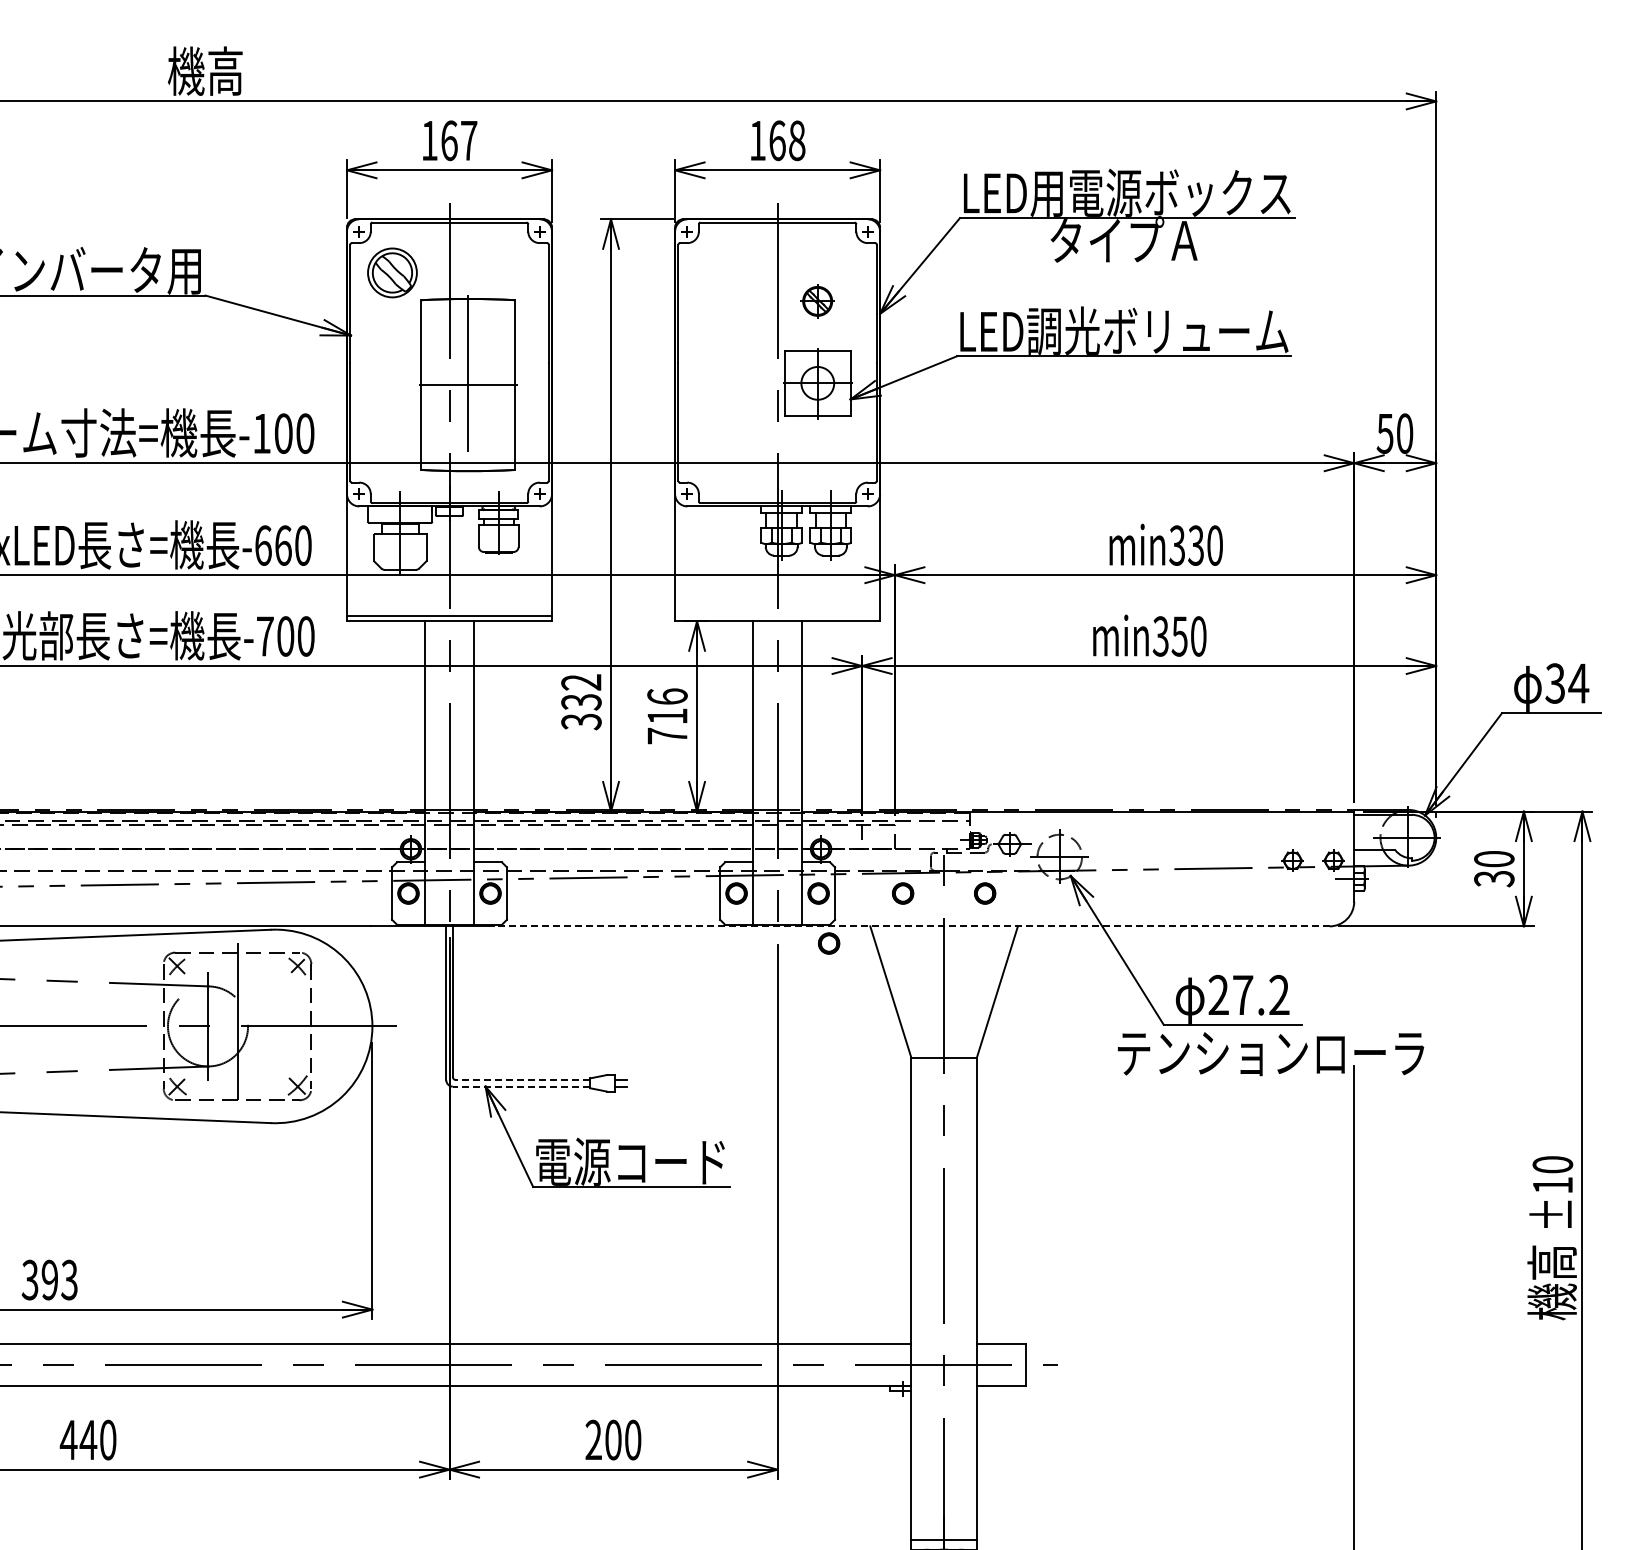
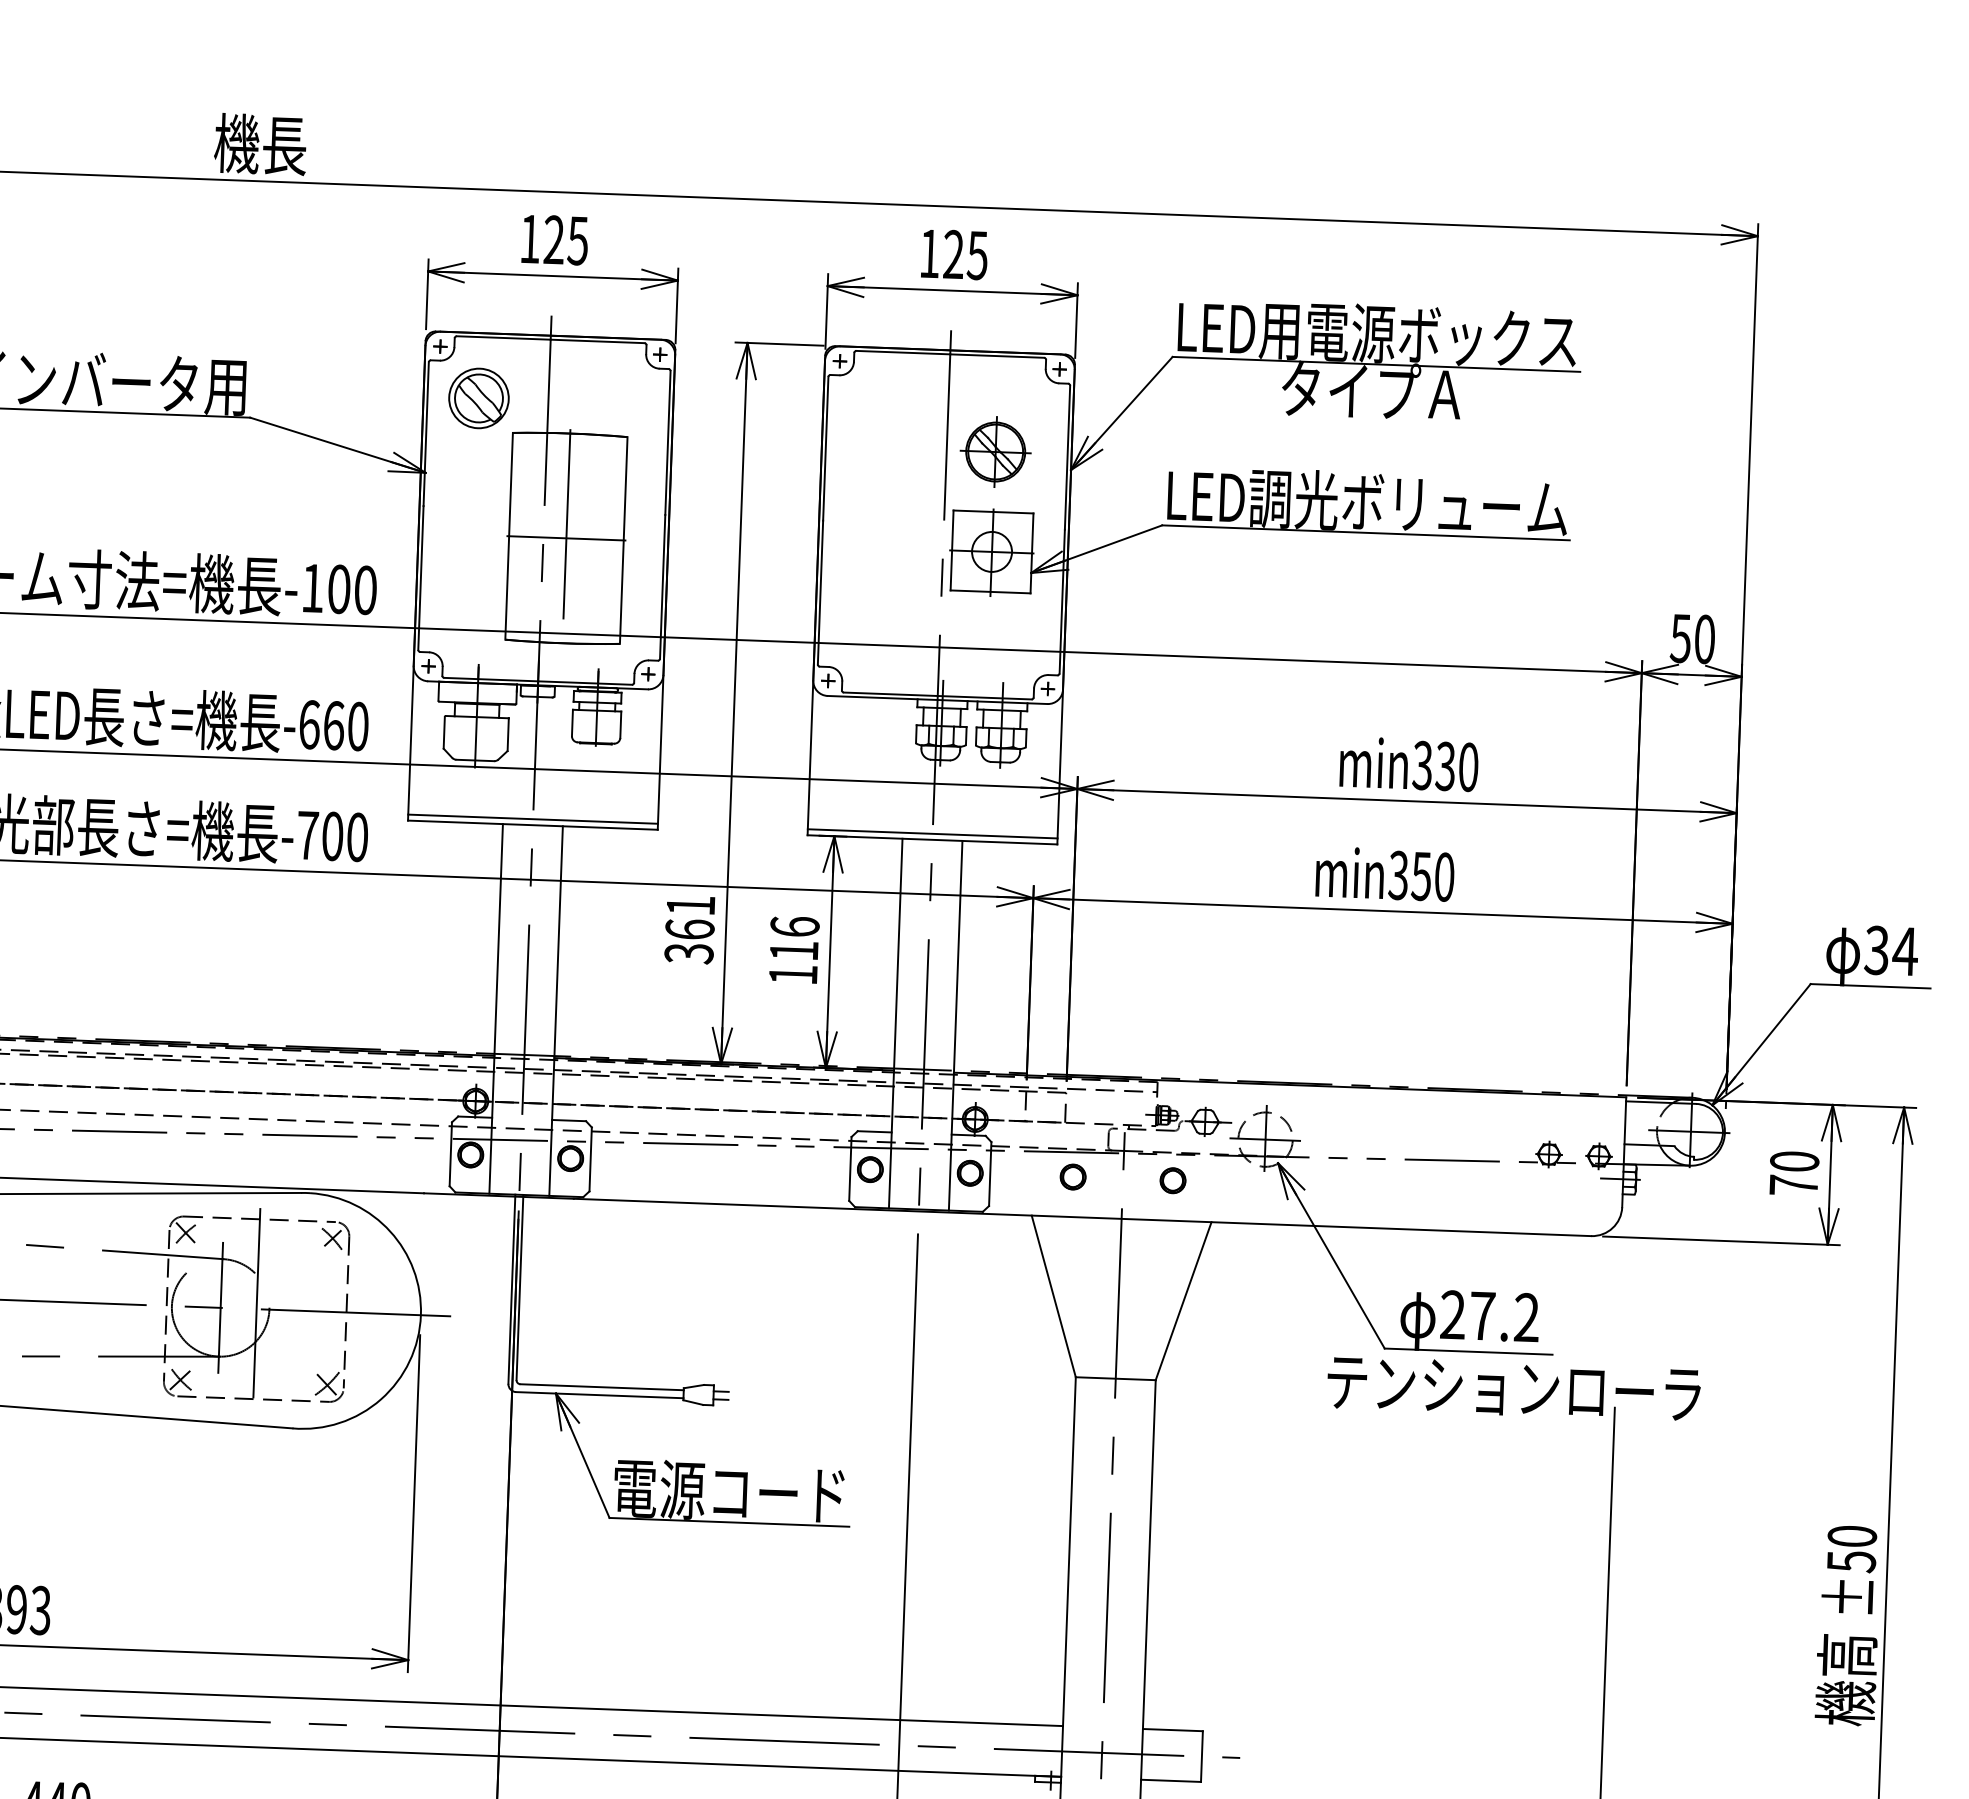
text: (225, 70) -> (284, 144), 機高 -> 機長
text: (459, 140) -> (566, 240), 167 -> 125
text: (787, 140) -> (965, 254), 168 -> 125
part: (817, 301) -> (995, 452), size x1.67
line: (777, 616) -> (932, 834), added
text: (581, 692) -> (690, 917), 332 -> 361
text: (667, 735) -> (793, 974), 716 -> 116
text: (1494, 878) -> (1794, 1185), 30 -> 70
line: (911, 926) -> (1081, 1217), dashed -> solid
part: (829, 943) -> (981, 1234), removed
line: (522, 1080) -> (601, 1387), dashed -> solid
line: (521, 1086) -> (599, 1395), dashed -> solid
text: (1553, 1185) -> (1852, 1561), ±10 -> ±50

